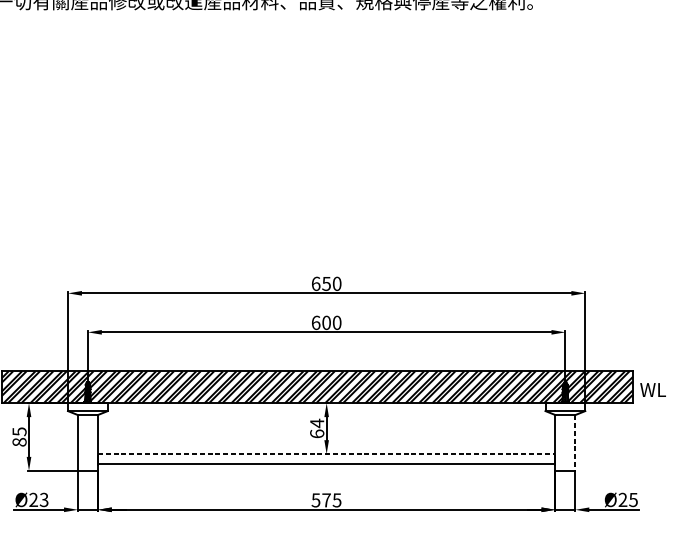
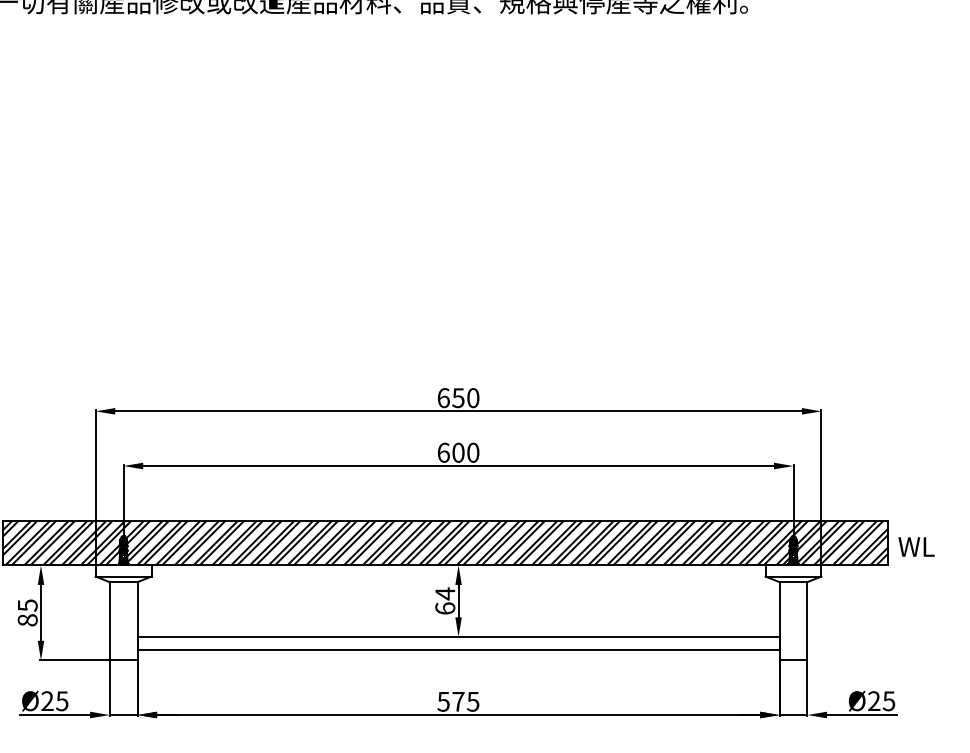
line: (575, 443) -> (807, 621), dashed -> solid
line: (326, 453) -> (458, 636), dashed -> solid
text: (44, 499) -> (62, 700), Ø23 -> Ø25

